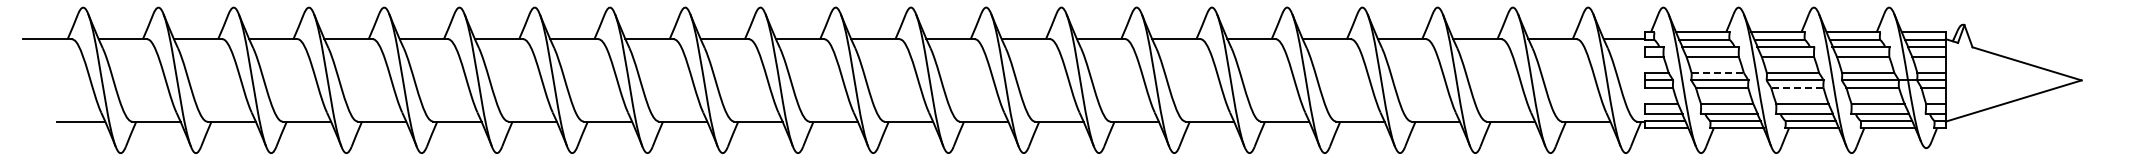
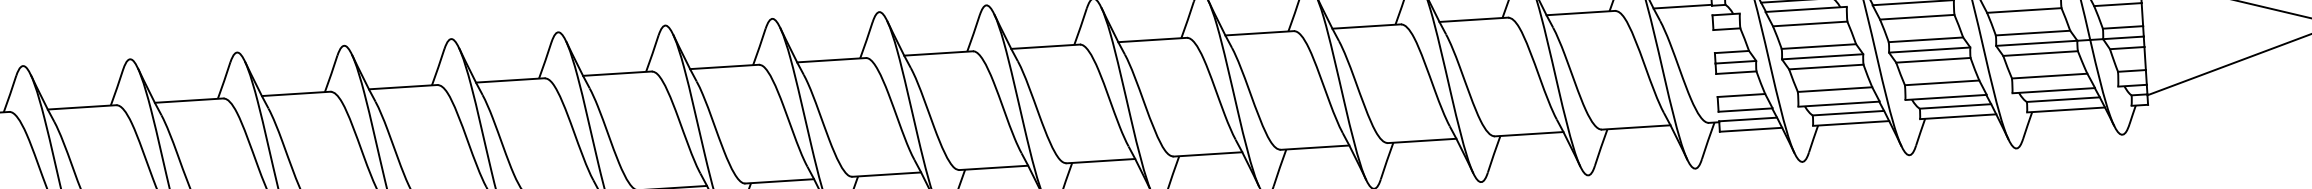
line: (1718, 73) -> (1819, 47), dashed -> solid
line: (1796, 87) -> (1932, 60), dashed -> solid

